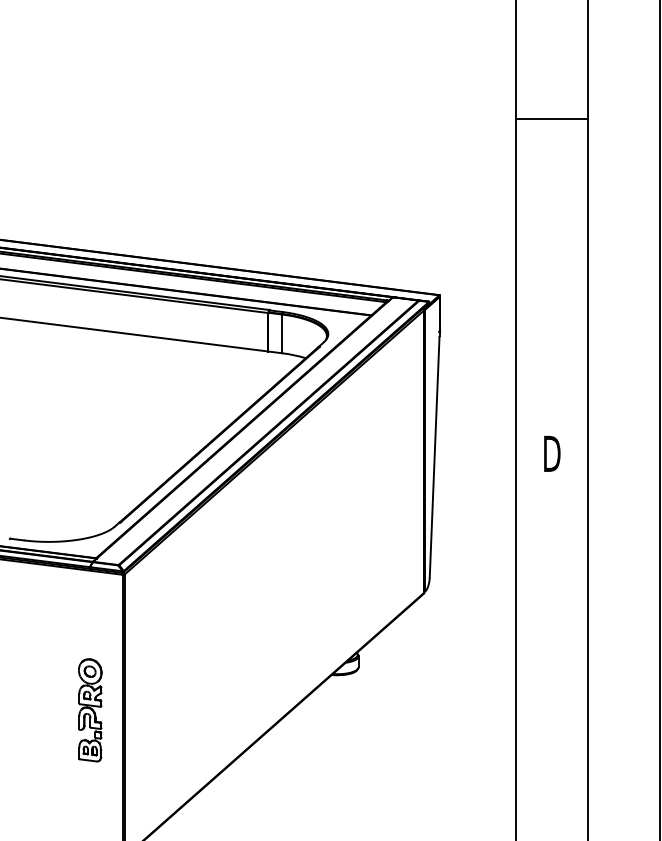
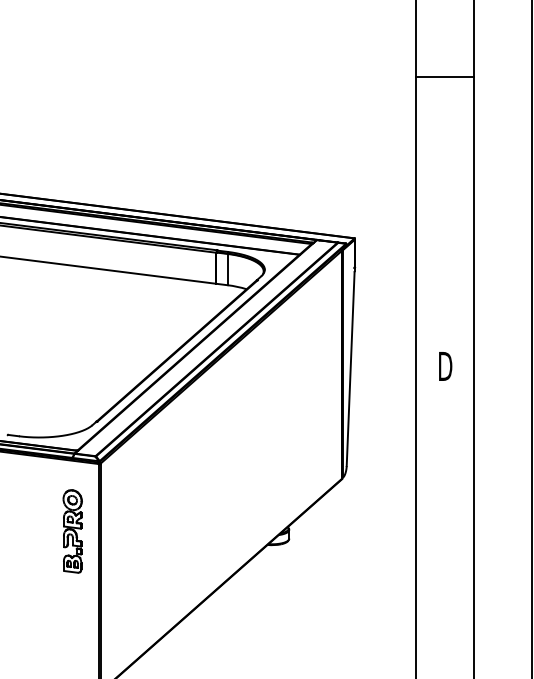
line: (551, 118) -> (444, 77), moved
part: (90, 710) -> (72, 531), moved

